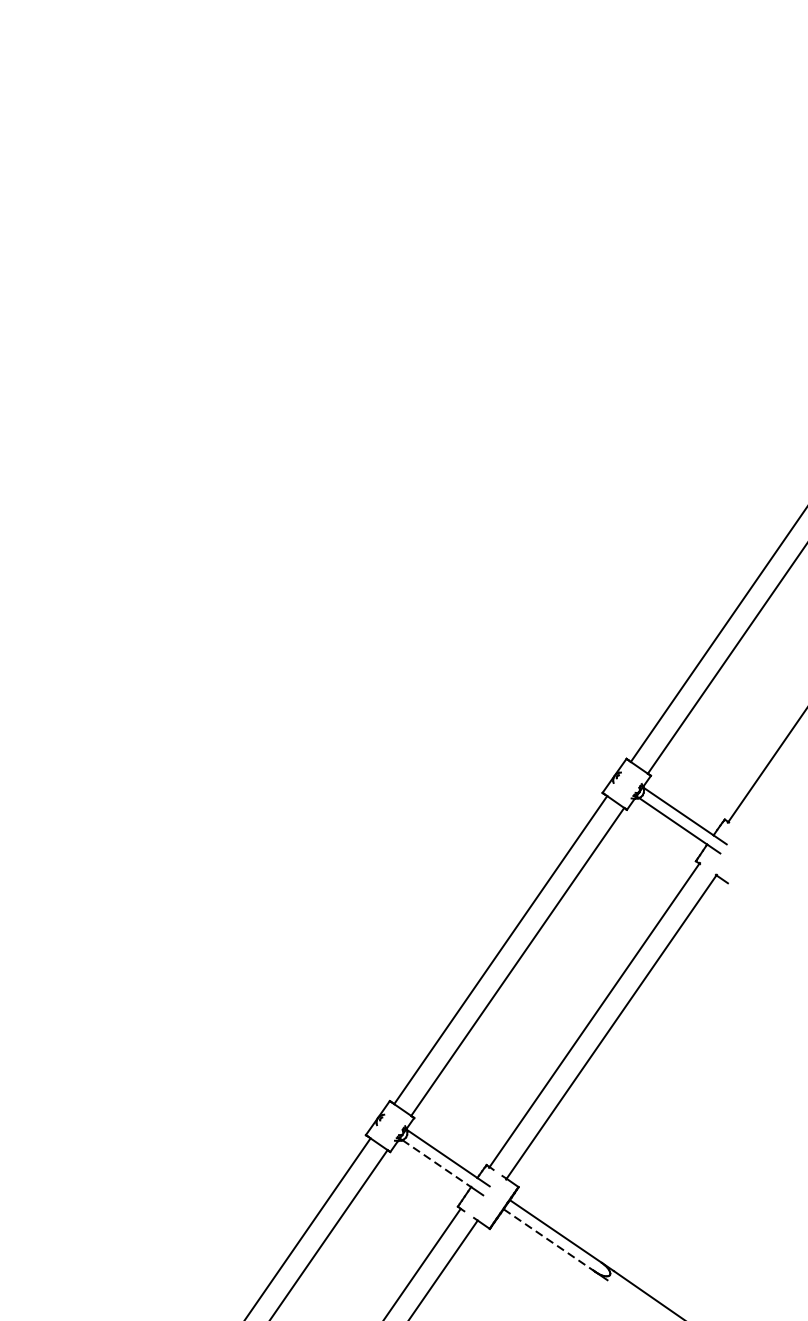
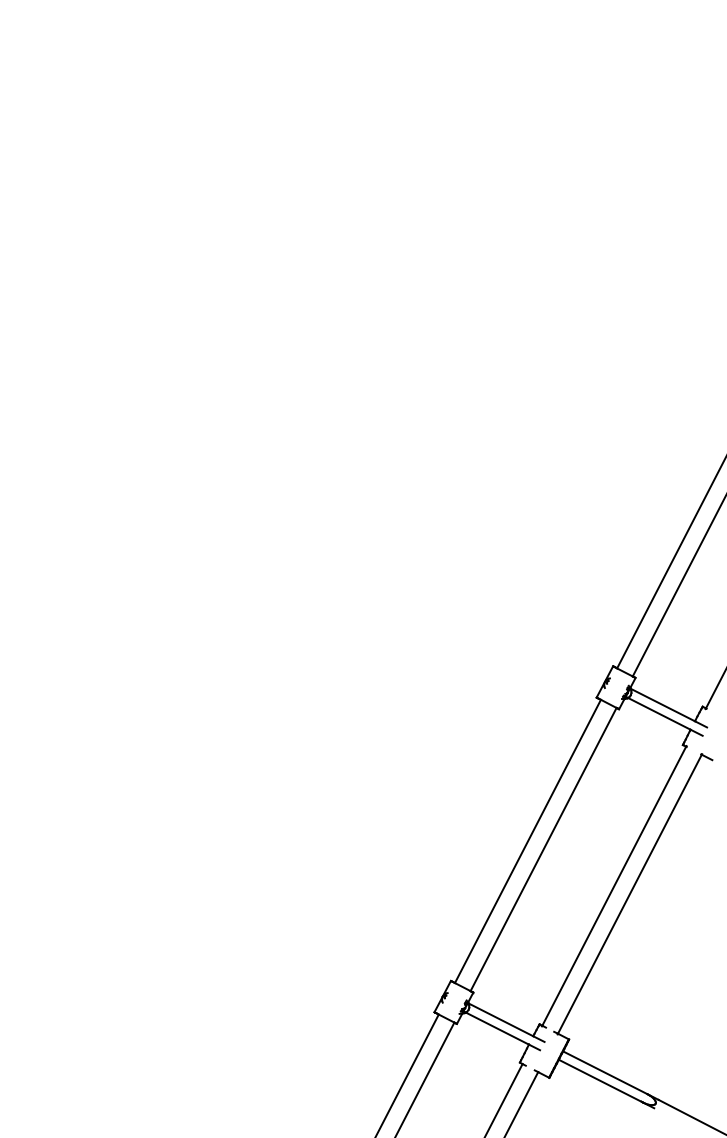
line: (436, 1163) -> (497, 1028), dashed -> solid
line: (550, 1241) -> (601, 1081), dashed -> solid

